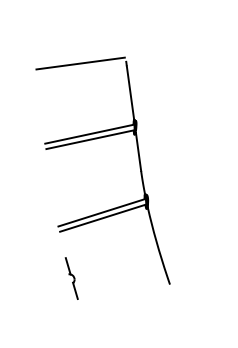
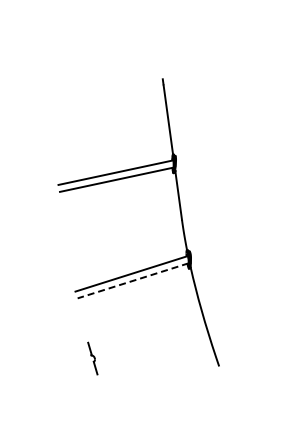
line: (80, 63) -> (104, 81), removed
line: (102, 217) -> (132, 280), solid -> dashed
part: (71, 278) -> (92, 358), size x0.6

